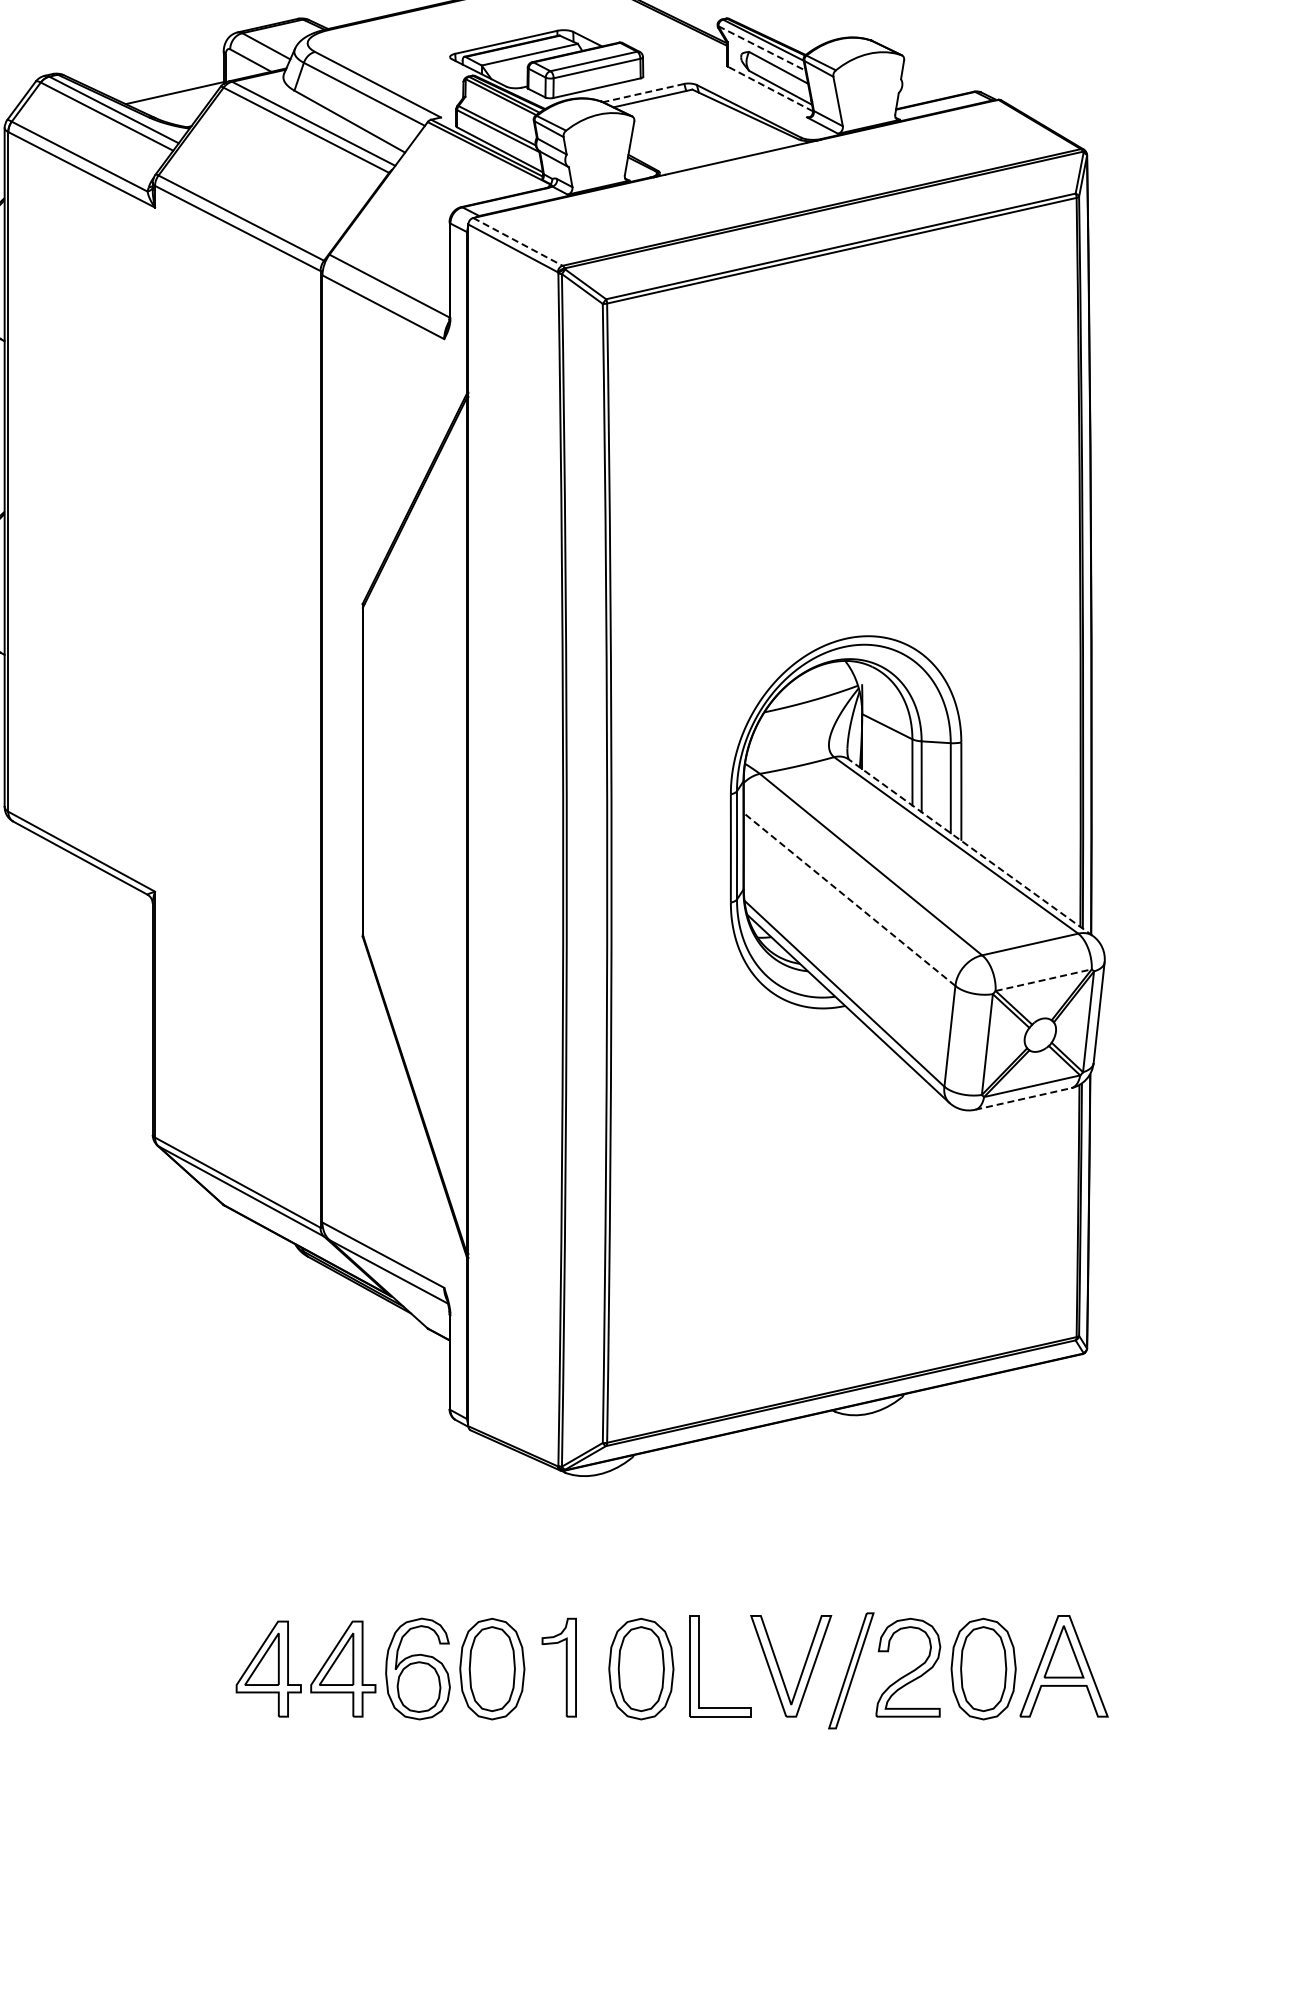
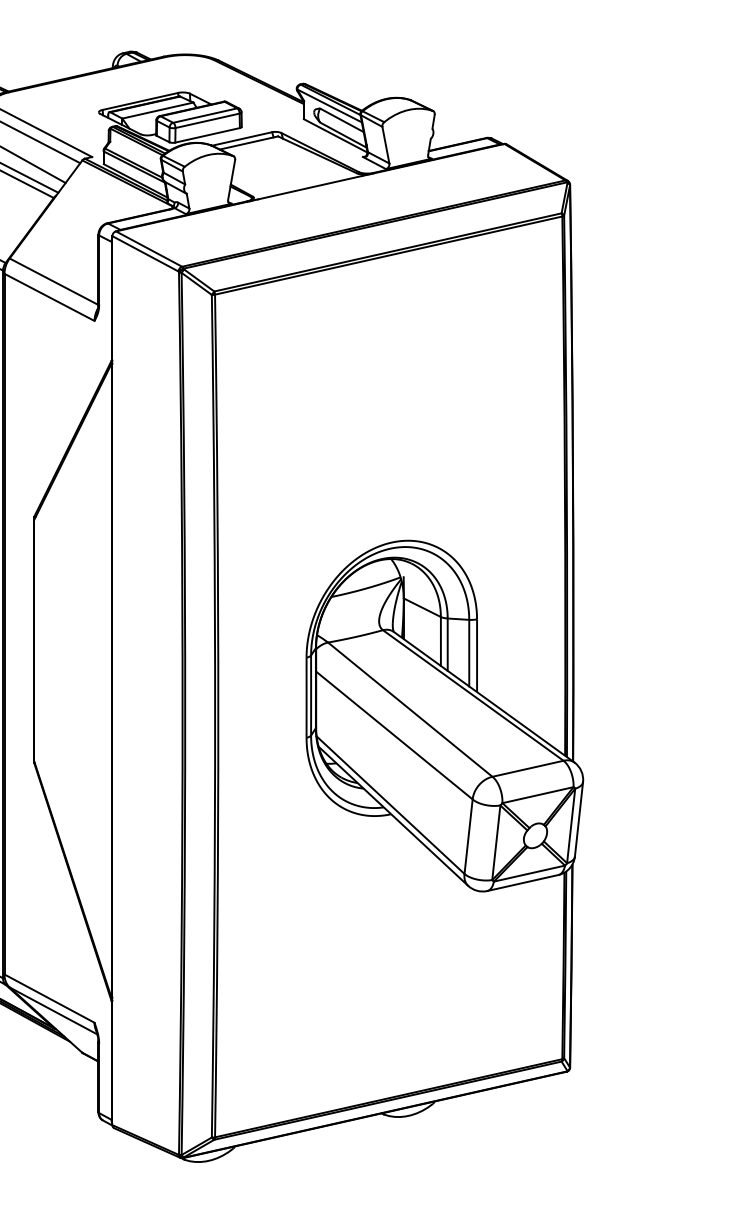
line: (761, 48) -> (329, 106), dashed -> solid
line: (769, 88) -> (335, 135), dashed -> solid
line: (643, 93) -> (241, 139), dashed -> solid
line: (517, 241) -> (148, 248), dashed -> solid
line: (970, 847) -> (483, 697), dashed -> solid
line: (849, 899) -> (394, 735), dashed -> solid
line: (1044, 980) -> (538, 795), dashed -> solid
line: (1023, 1098) -> (523, 882), dashed -> solid

